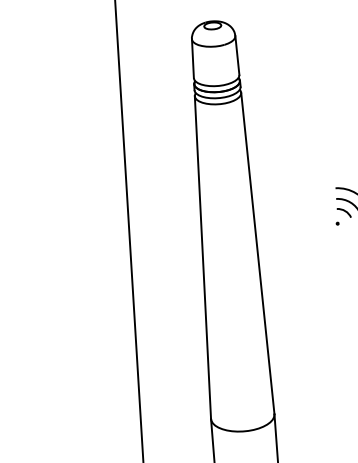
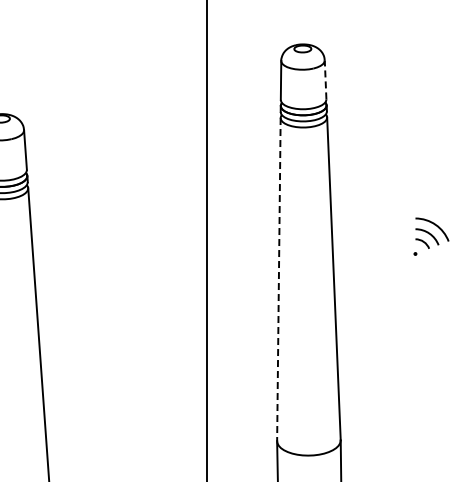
line: (237, 55) -> (325, 79), solid -> dashed
line: (202, 257) -> (278, 279), solid -> dashed

